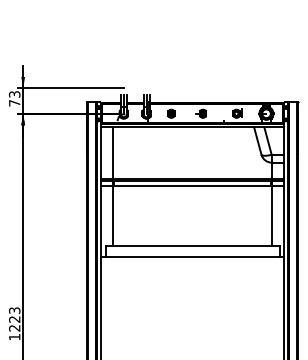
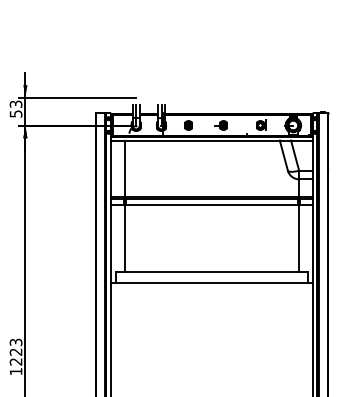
text: (15, 102) -> (16, 113), 73 -> 53

